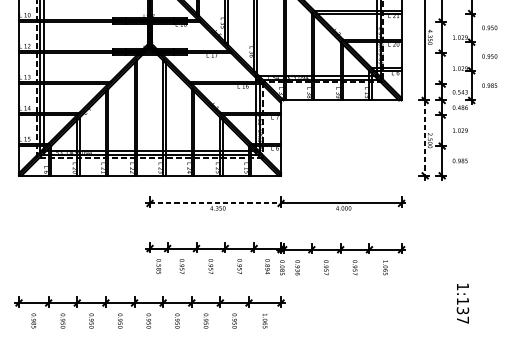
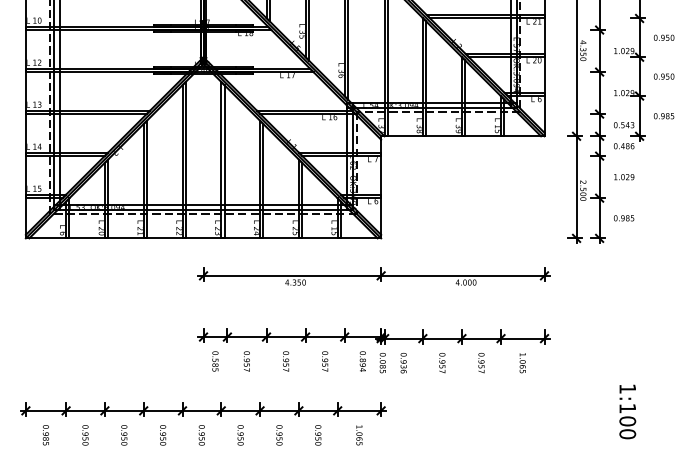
line: (425, 138) -> (576, 187), dashed -> solid
line: (215, 203) -> (292, 275), dashed -> solid
text: (462, 315) -> (627, 427), 1:137 -> 1:100

